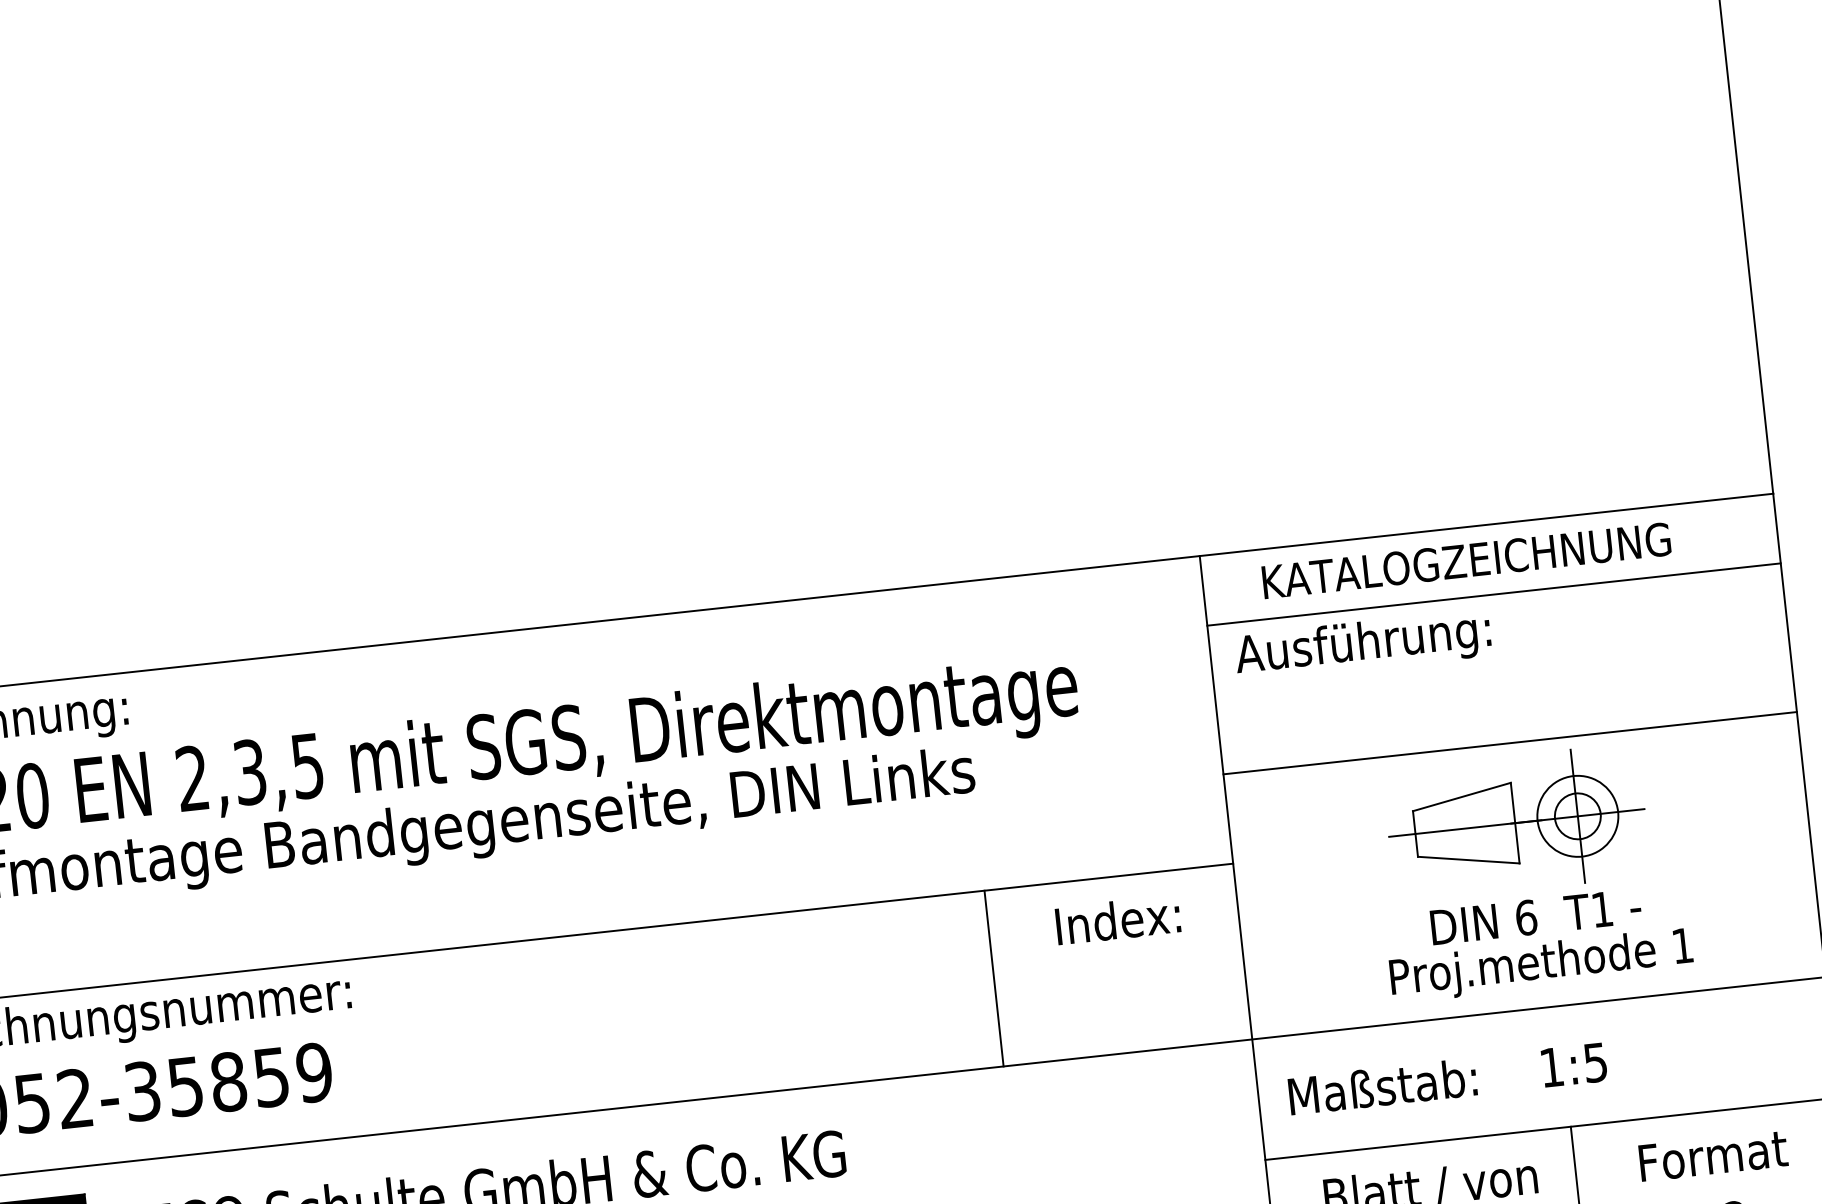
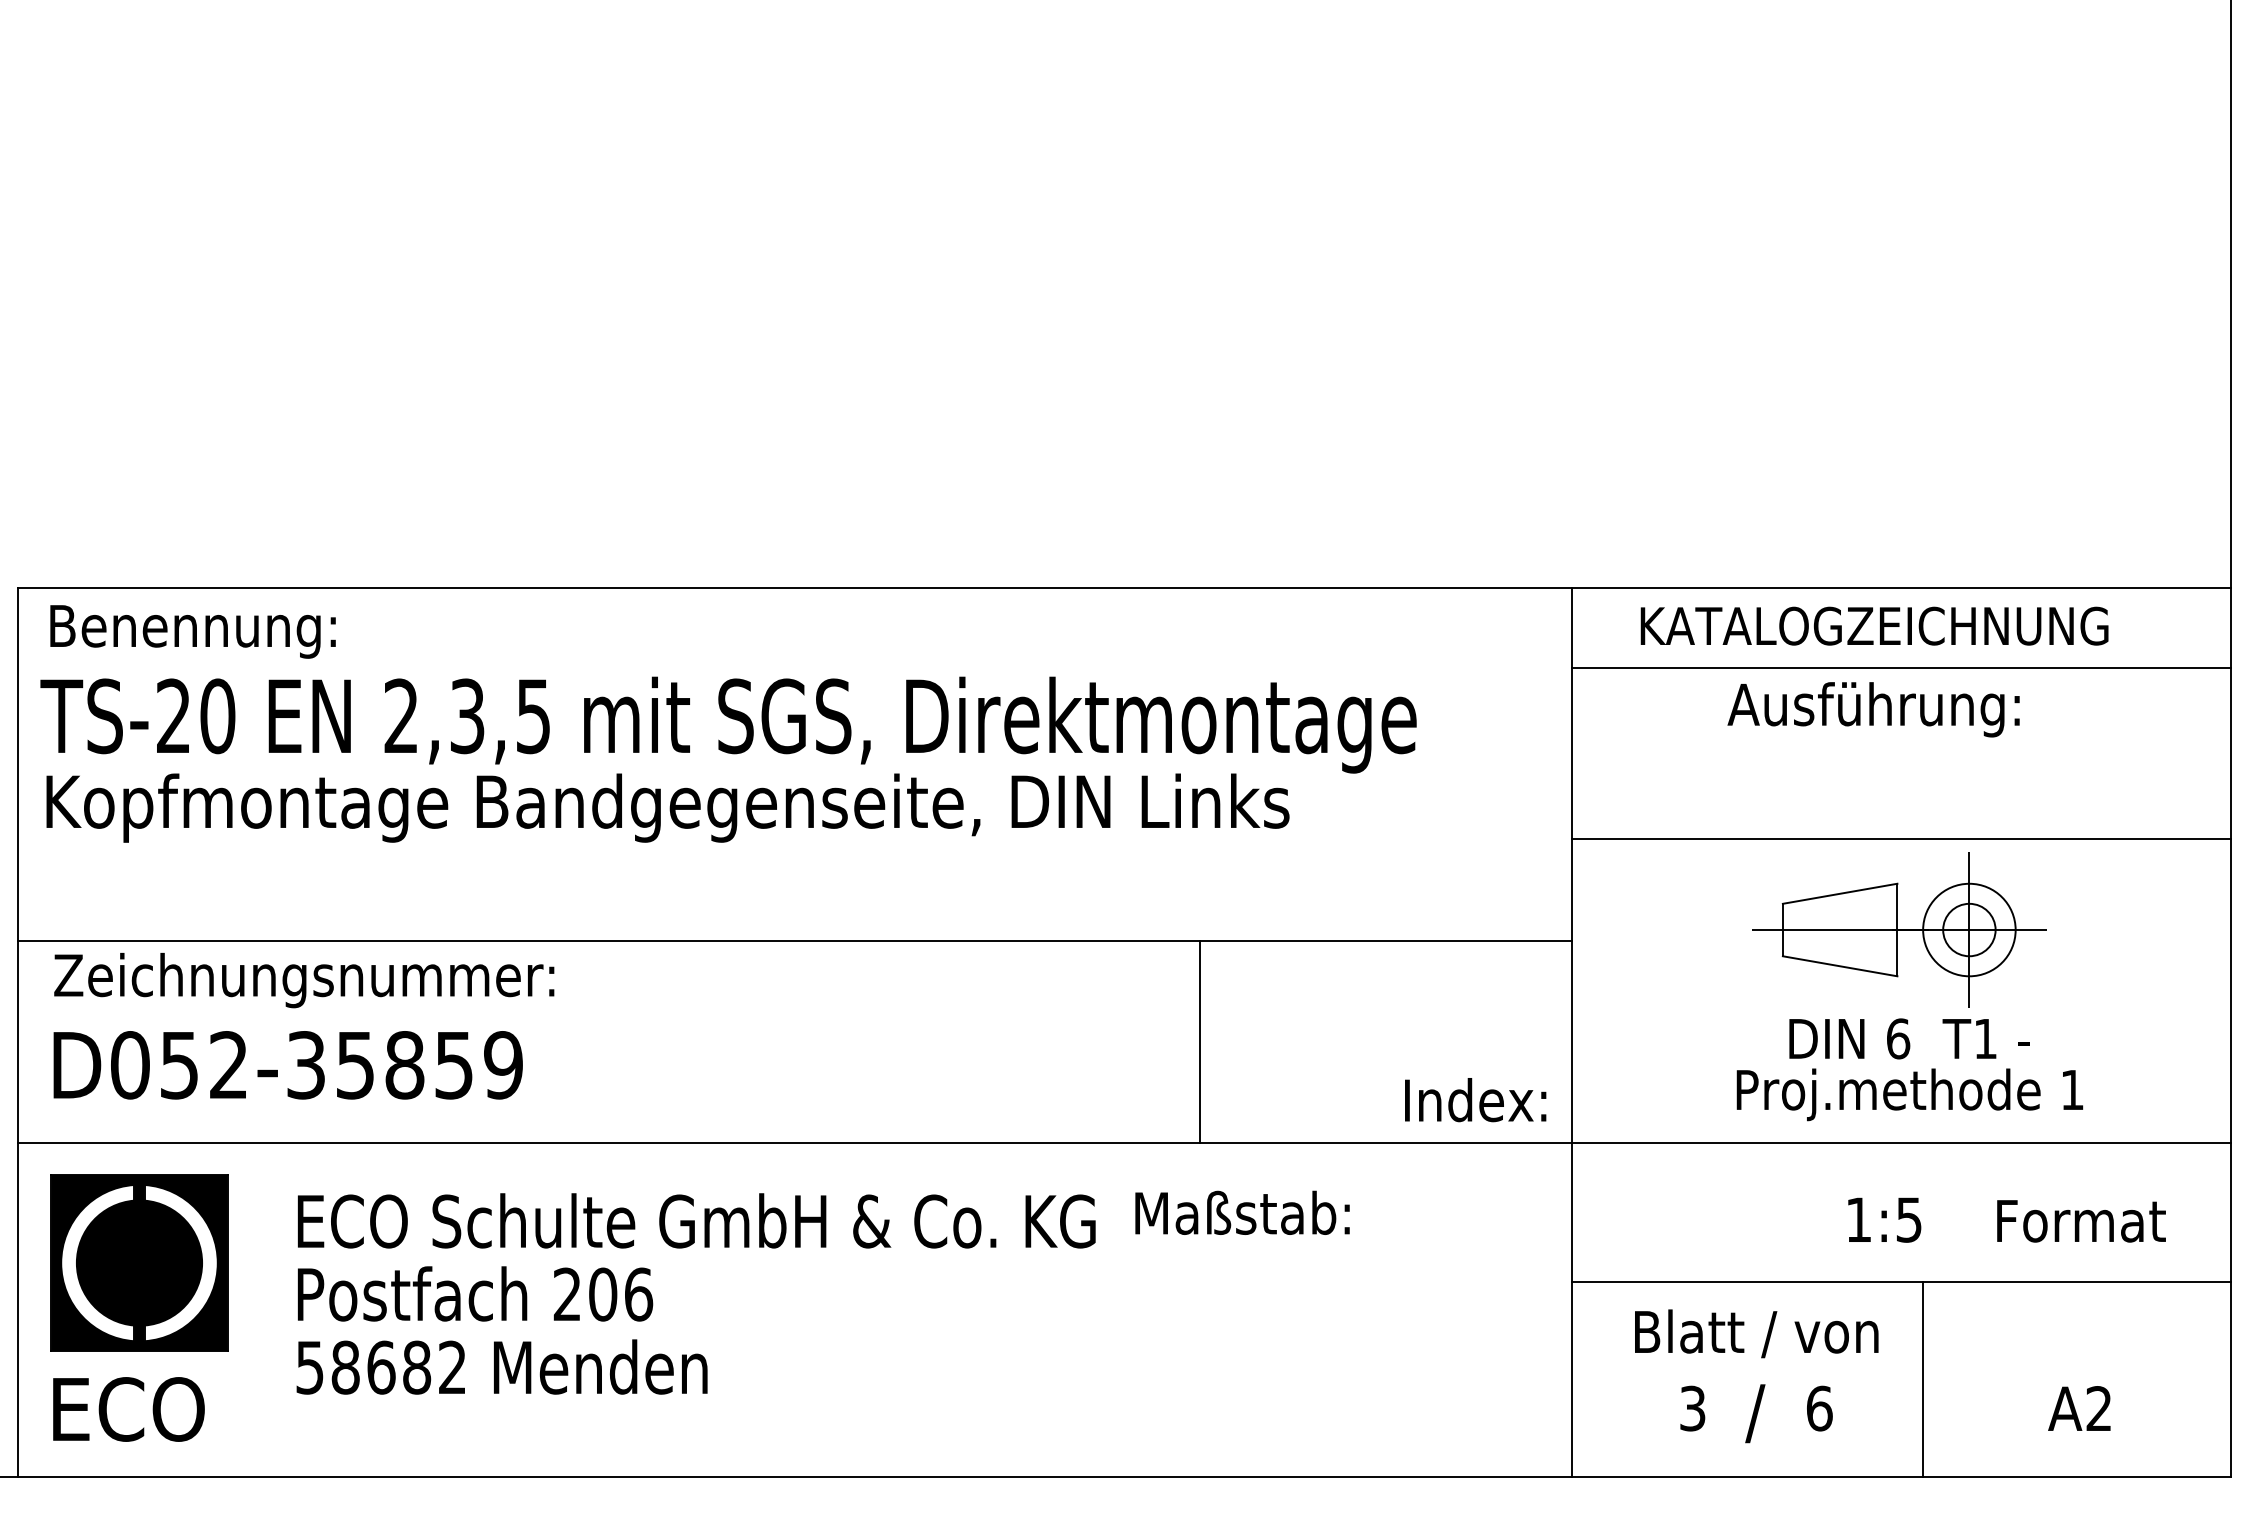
text: (1362, 645) -> (1873, 709), moved
text: (1118, 920) -> (1475, 1100), moved
line: (993, 978) -> (1199, 1042), moved
text: (1574, 1064) -> (1884, 1219), moved
text: (1382, 1086) -> (1242, 1212), moved
text: (1713, 1156) -> (2081, 1221), moved

